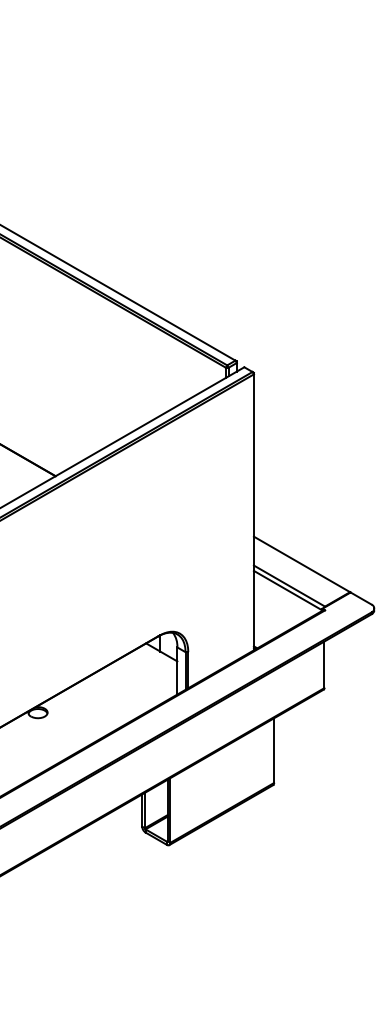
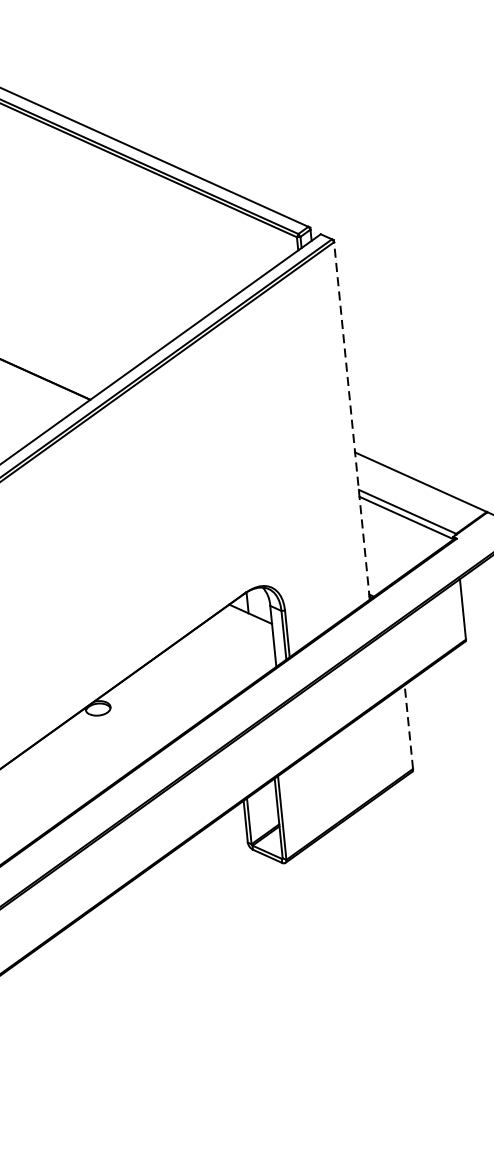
line: (253, 512) -> (351, 421), solid -> dashed
line: (274, 750) -> (409, 726), solid -> dashed

